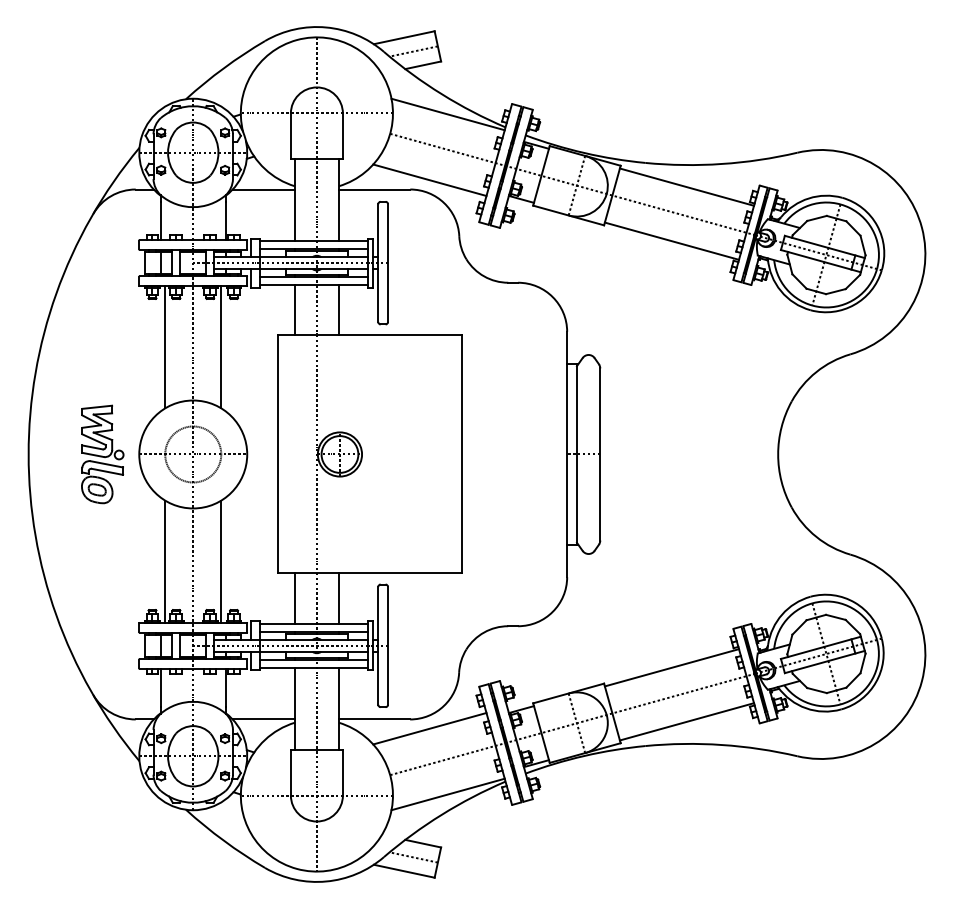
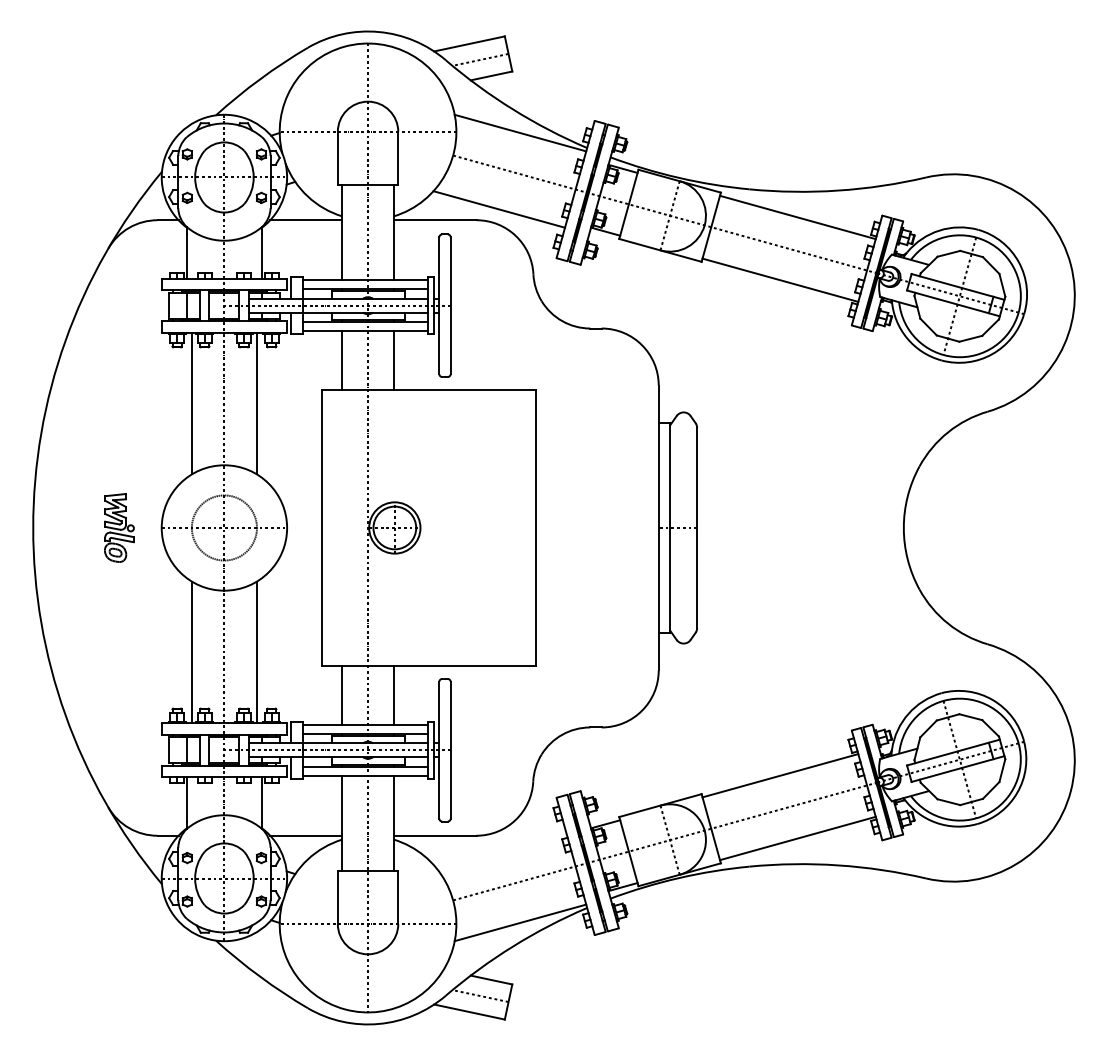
part: (102, 454) -> (119, 528), size x0.6
line: (429, 728) -> (498, 846), removed

